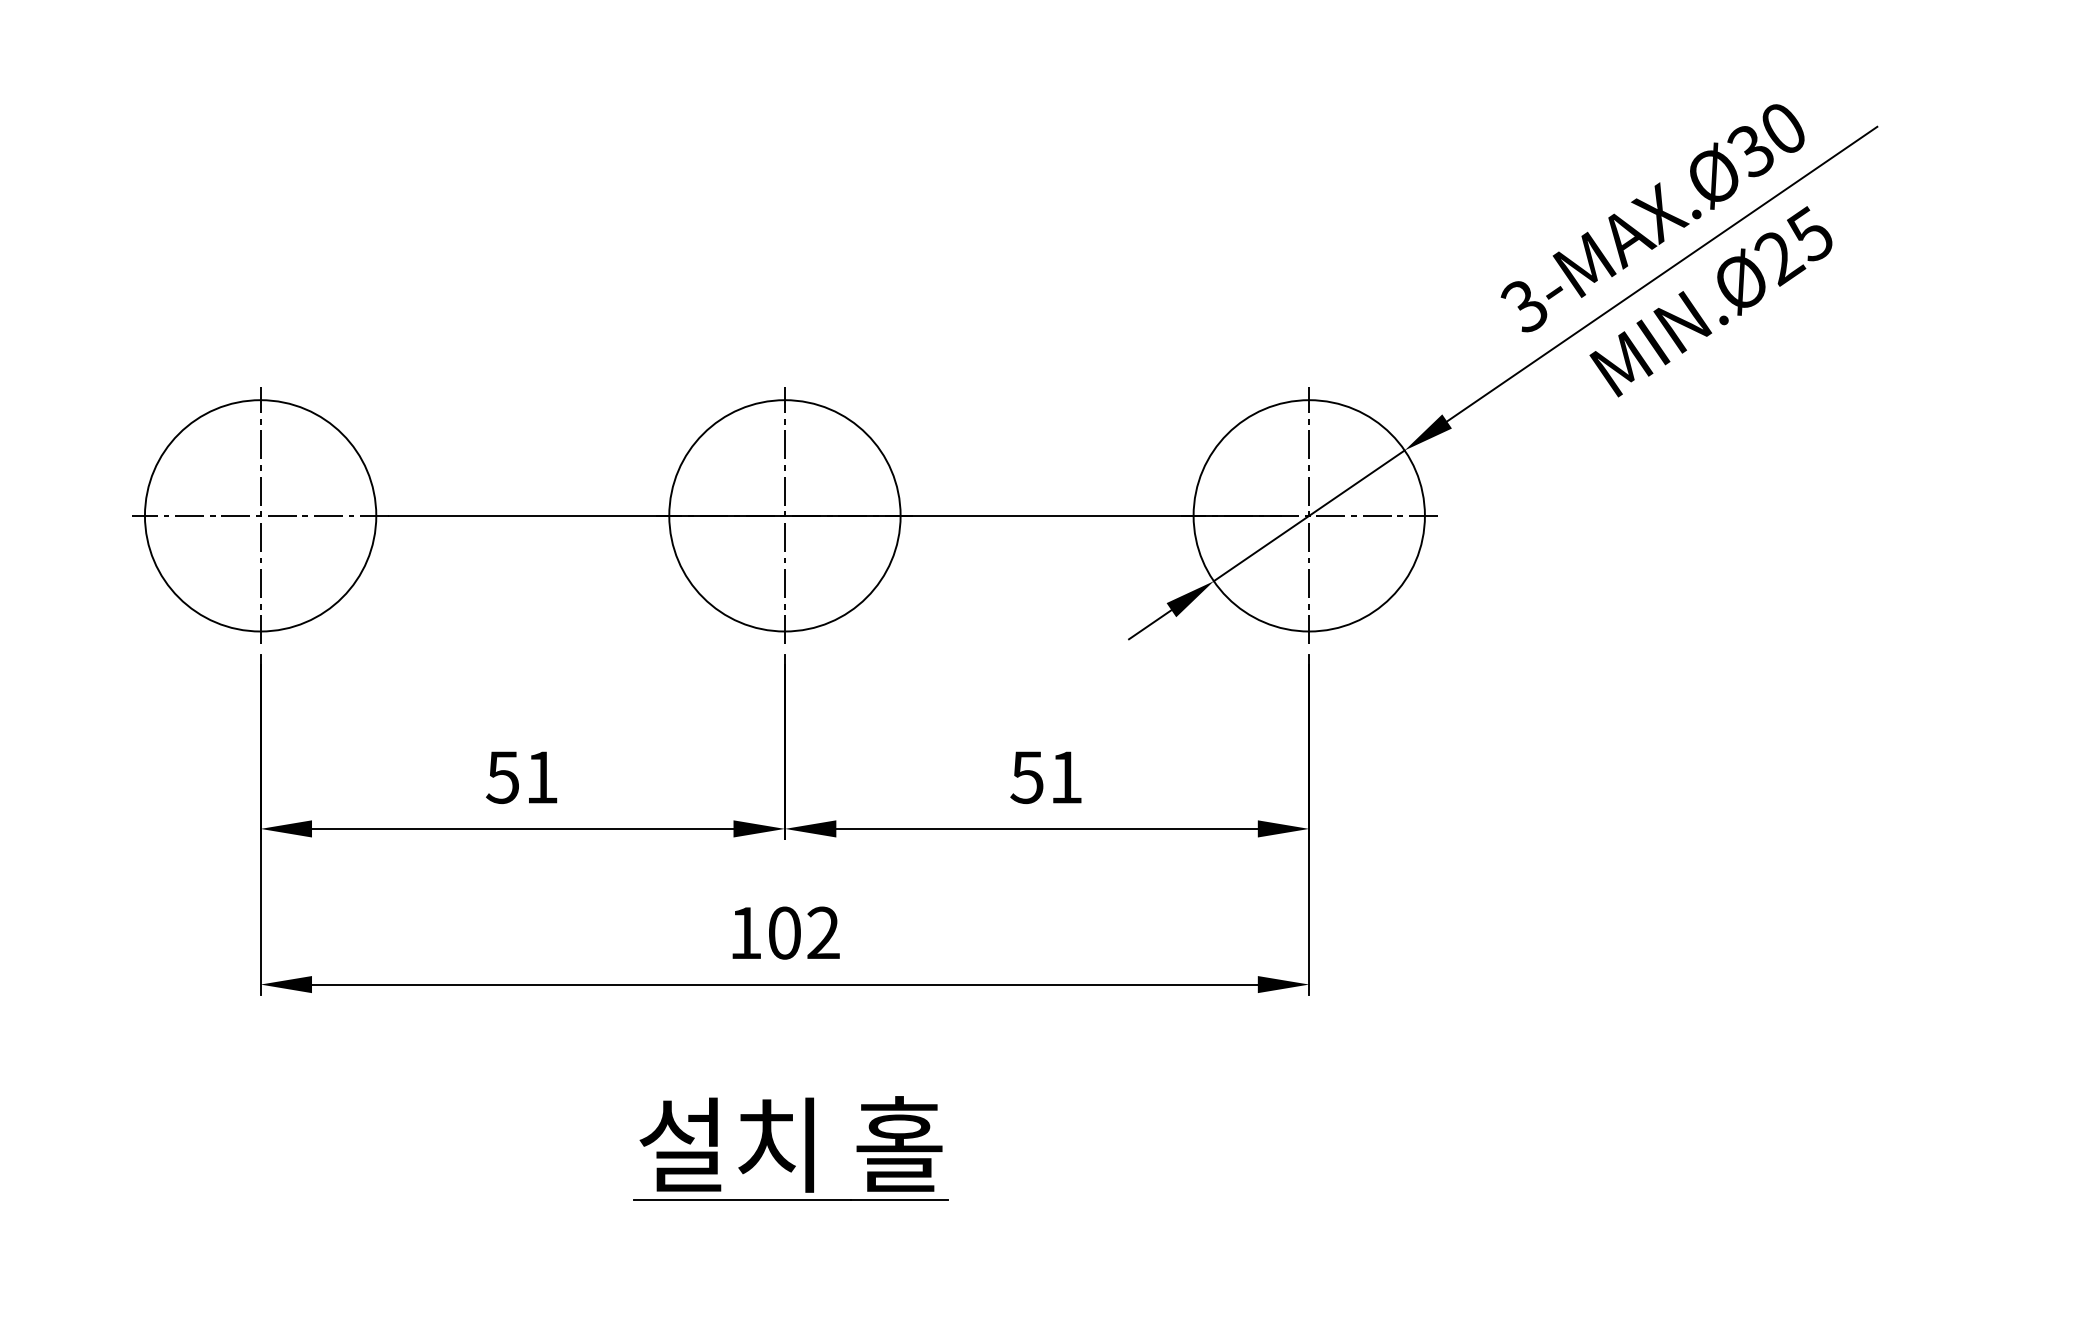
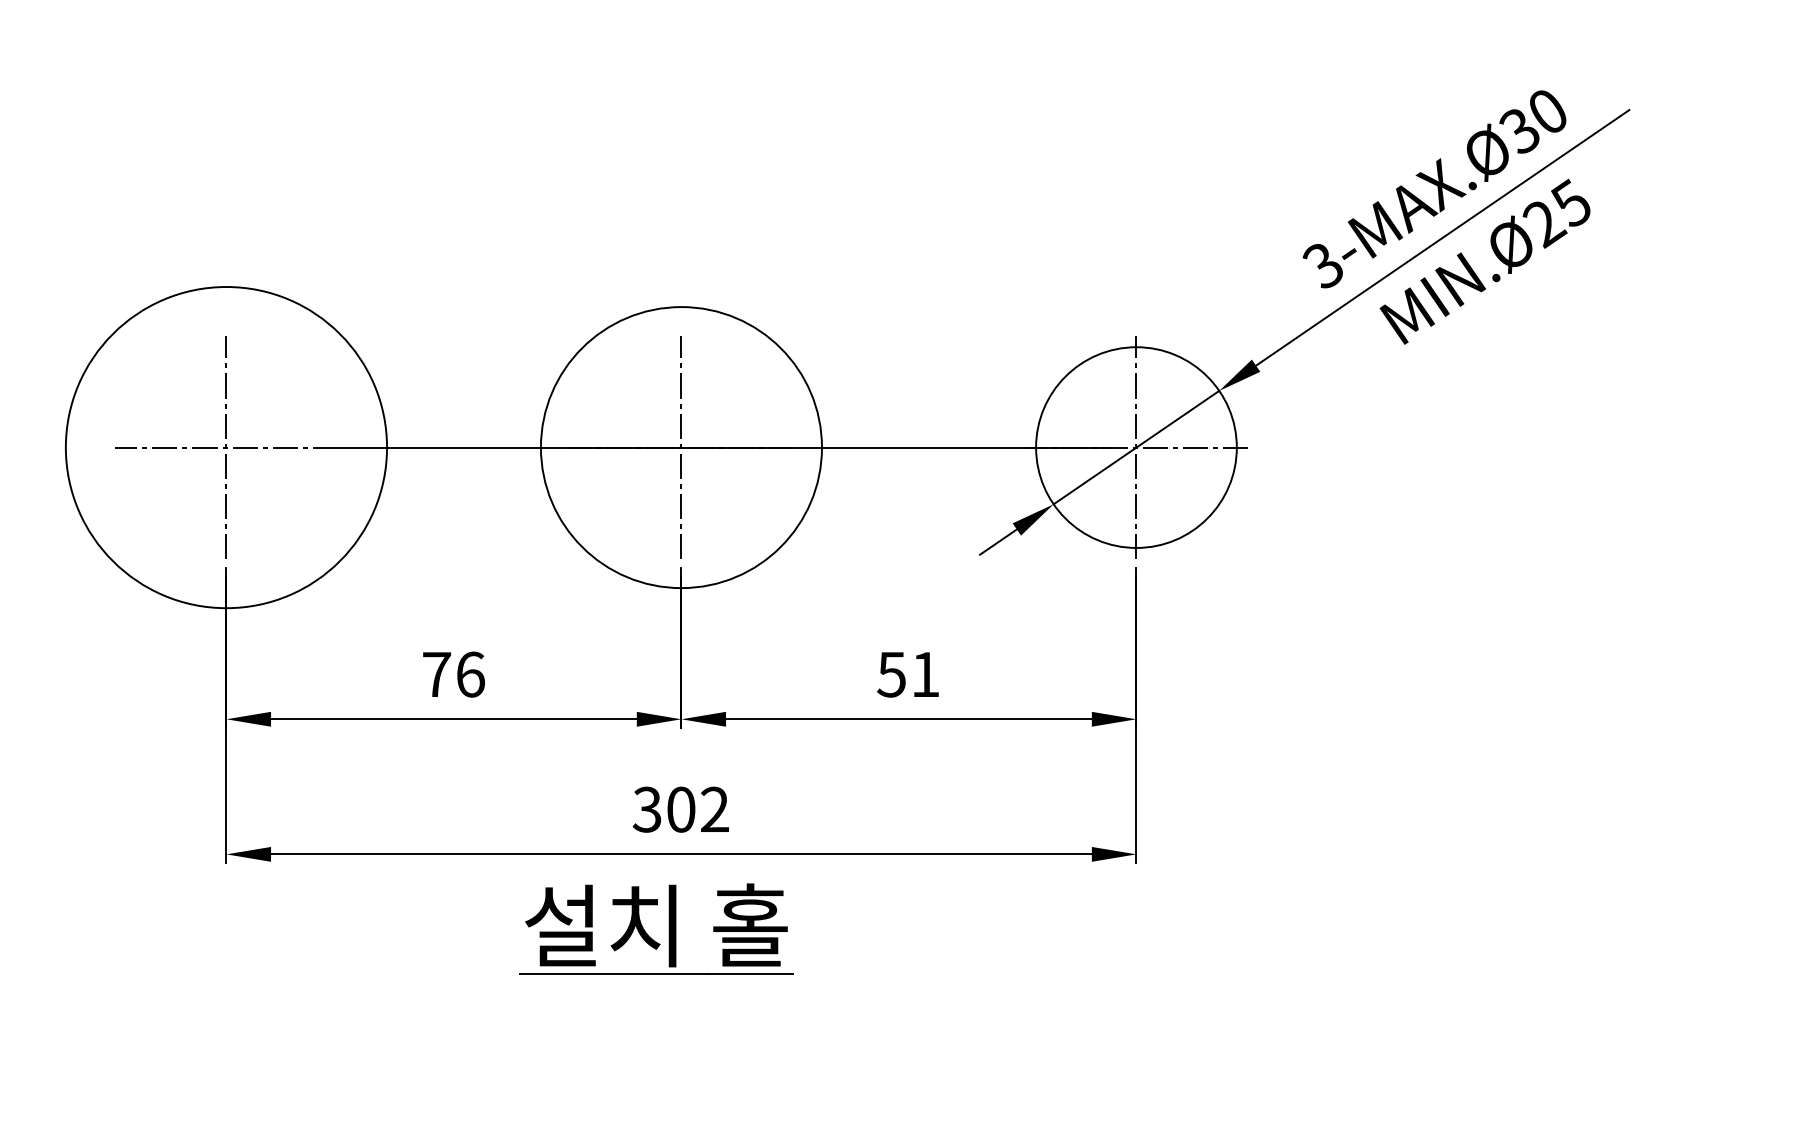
circle: (260, 515) -> (226, 447), size x1.6
circle: (784, 515) -> (681, 447), size x1.4
text: (522, 777) -> (453, 674), 51 -> 76
text: (744, 932) -> (646, 809), 102 -> 302
part: (782, 1155) -> (648, 935), moved

